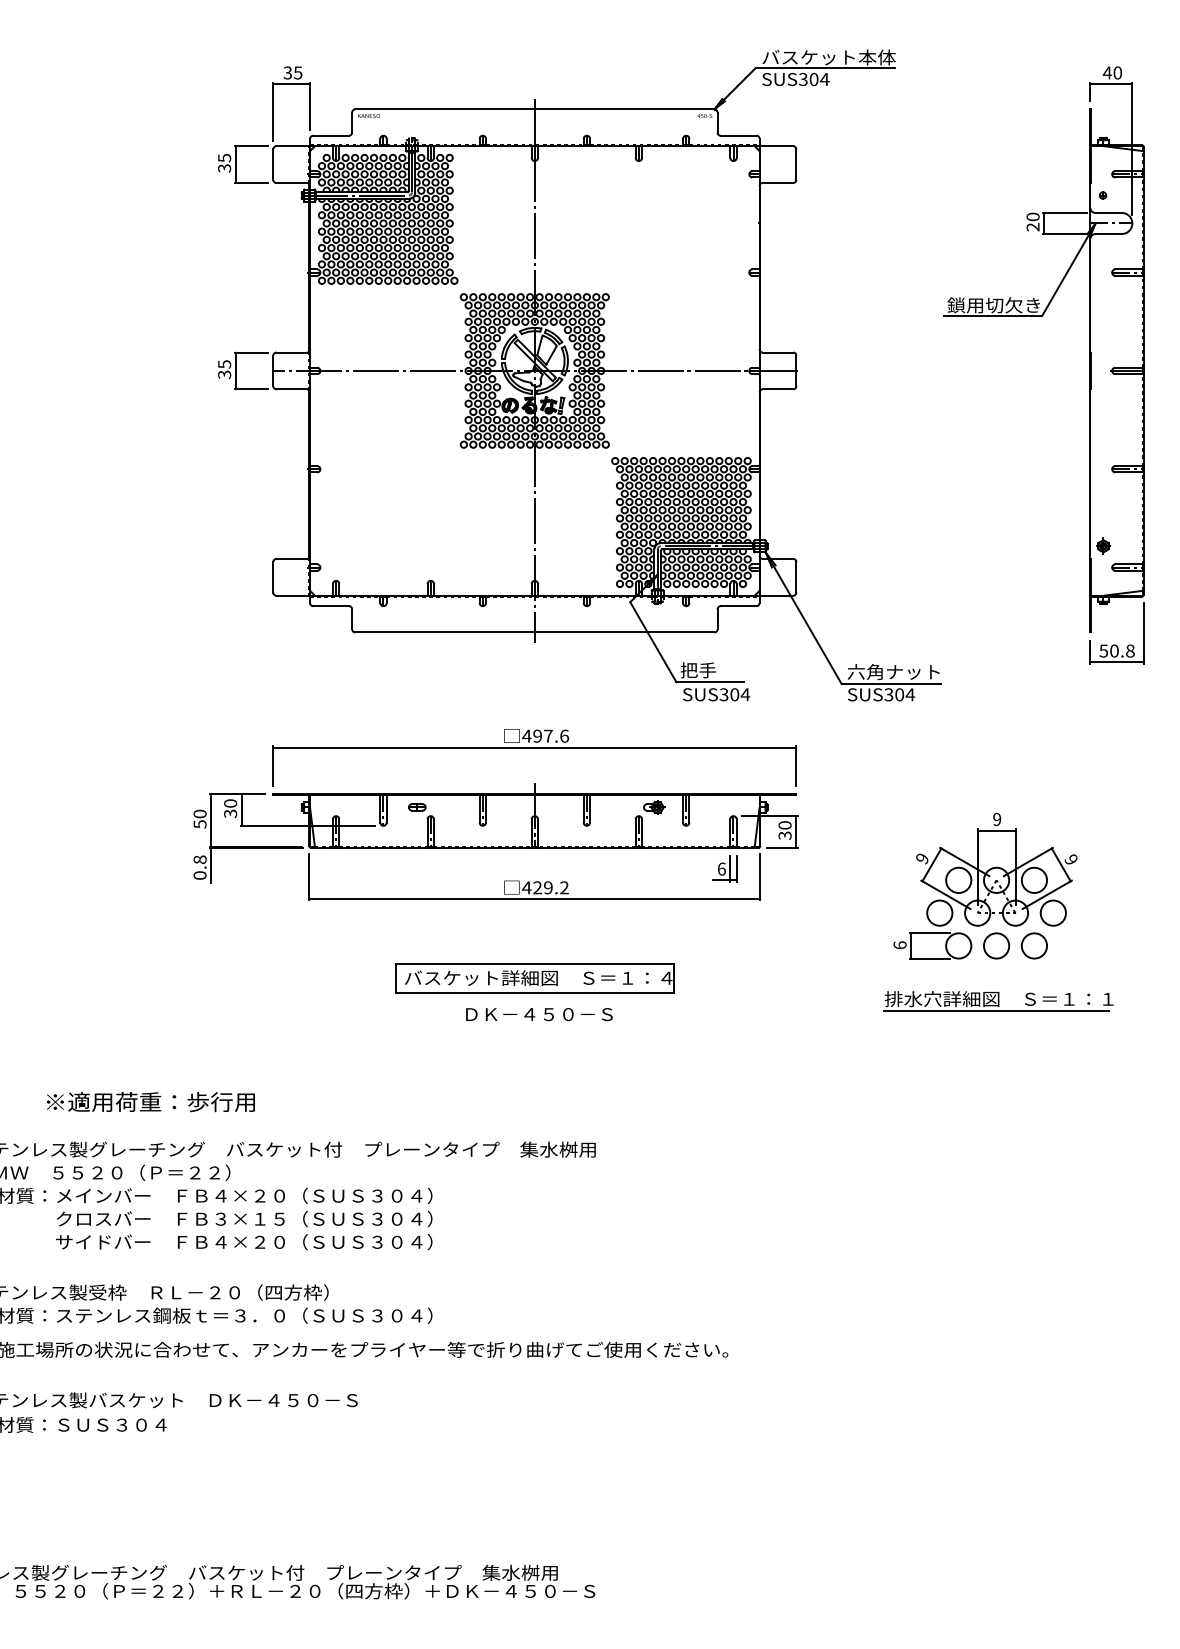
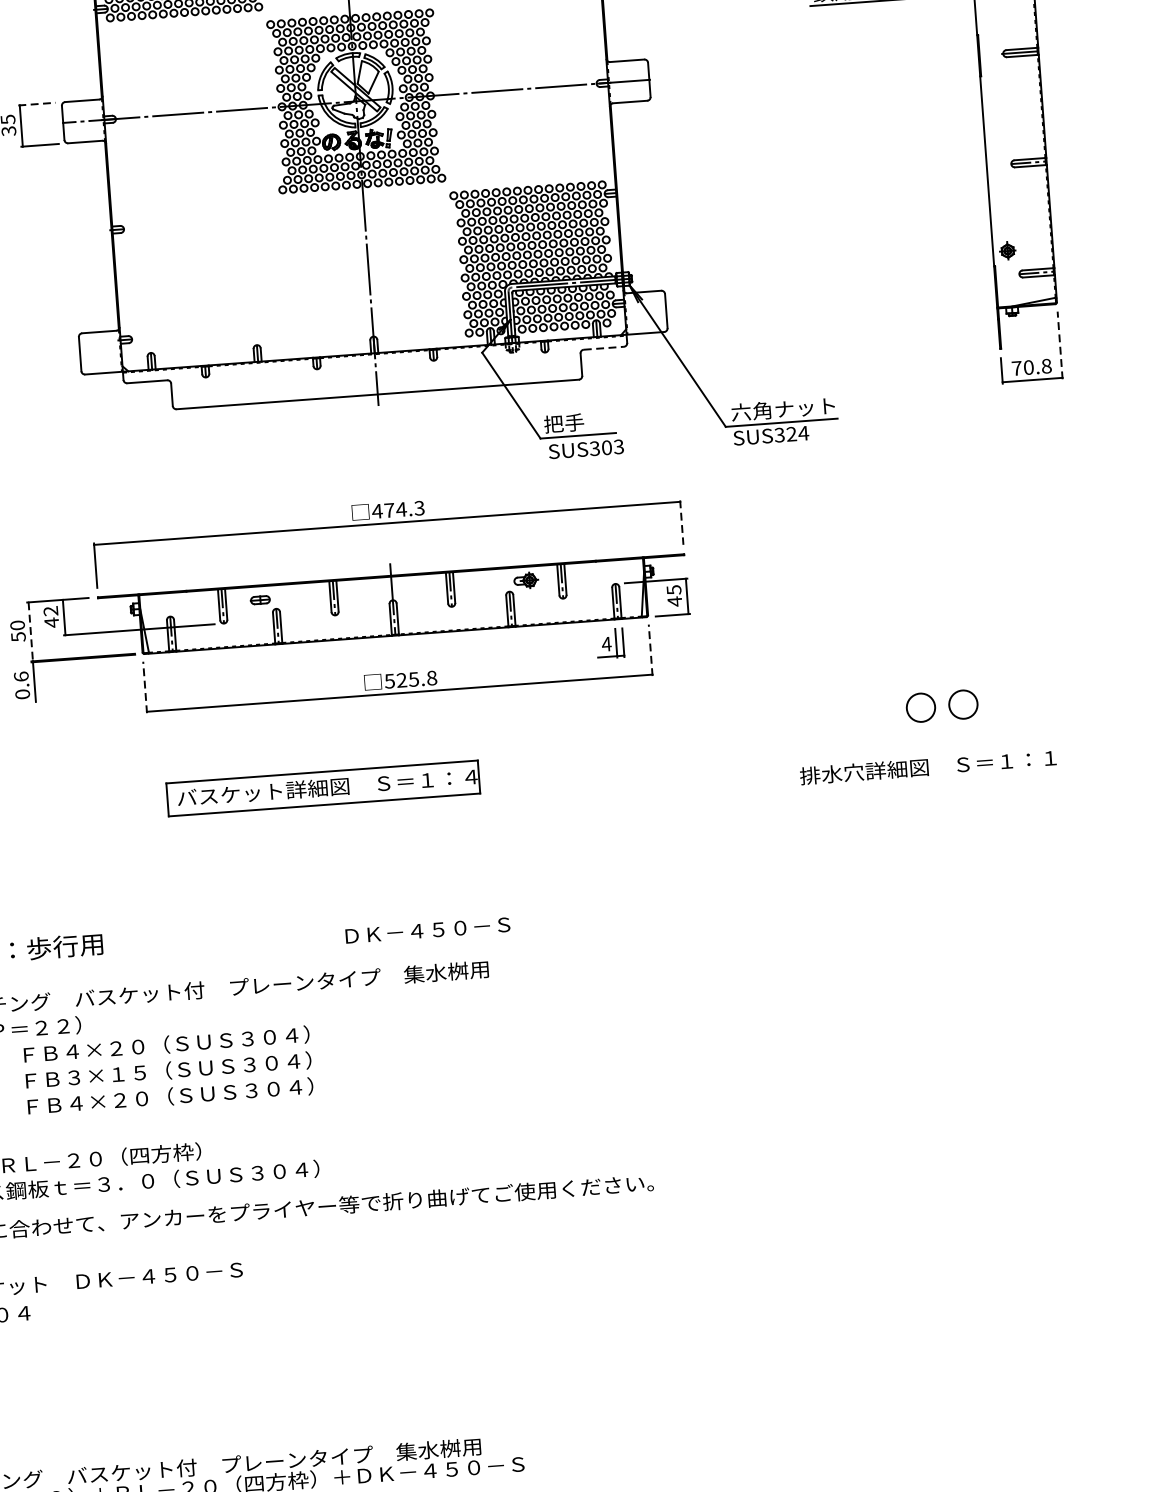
line: (251, 352) -> (37, 104), solid -> dashed
line: (738, 606) -> (603, 348), solid -> dashed
line: (1143, 632) -> (1059, 344), solid -> dashed
text: (1103, 650) -> (1016, 367), 50.8 -> 70.8
text: (745, 694) -> (618, 446), SUS304 -> SUS303
text: (899, 694) -> (791, 433), SUS304 -> SUS324
text: (551, 735) -> (404, 508), 497.6 -> 474.3
line: (796, 766) -> (682, 523), solid -> dashed
text: (230, 808) -> (51, 616), 30 -> 42
line: (211, 821) -> (30, 632), solid -> dashed
text: (784, 830) -> (673, 595), 30 -> 45
text: (199, 859) -> (20, 676), 0.8 -> 0.6
text: (721, 868) -> (606, 643), 6 -> 4
line: (309, 877) -> (145, 687), solid -> dashed
line: (760, 877) -> (650, 650), solid -> dashed
part: (985, 886) -> (903, 642), removed
text: (545, 887) -> (410, 679), 429.2 -> 525.8
part: (534, 978) -> (322, 788), moved
line: (996, 1010) -> (926, 780), removed
text: (539, 1014) -> (428, 930), moved

